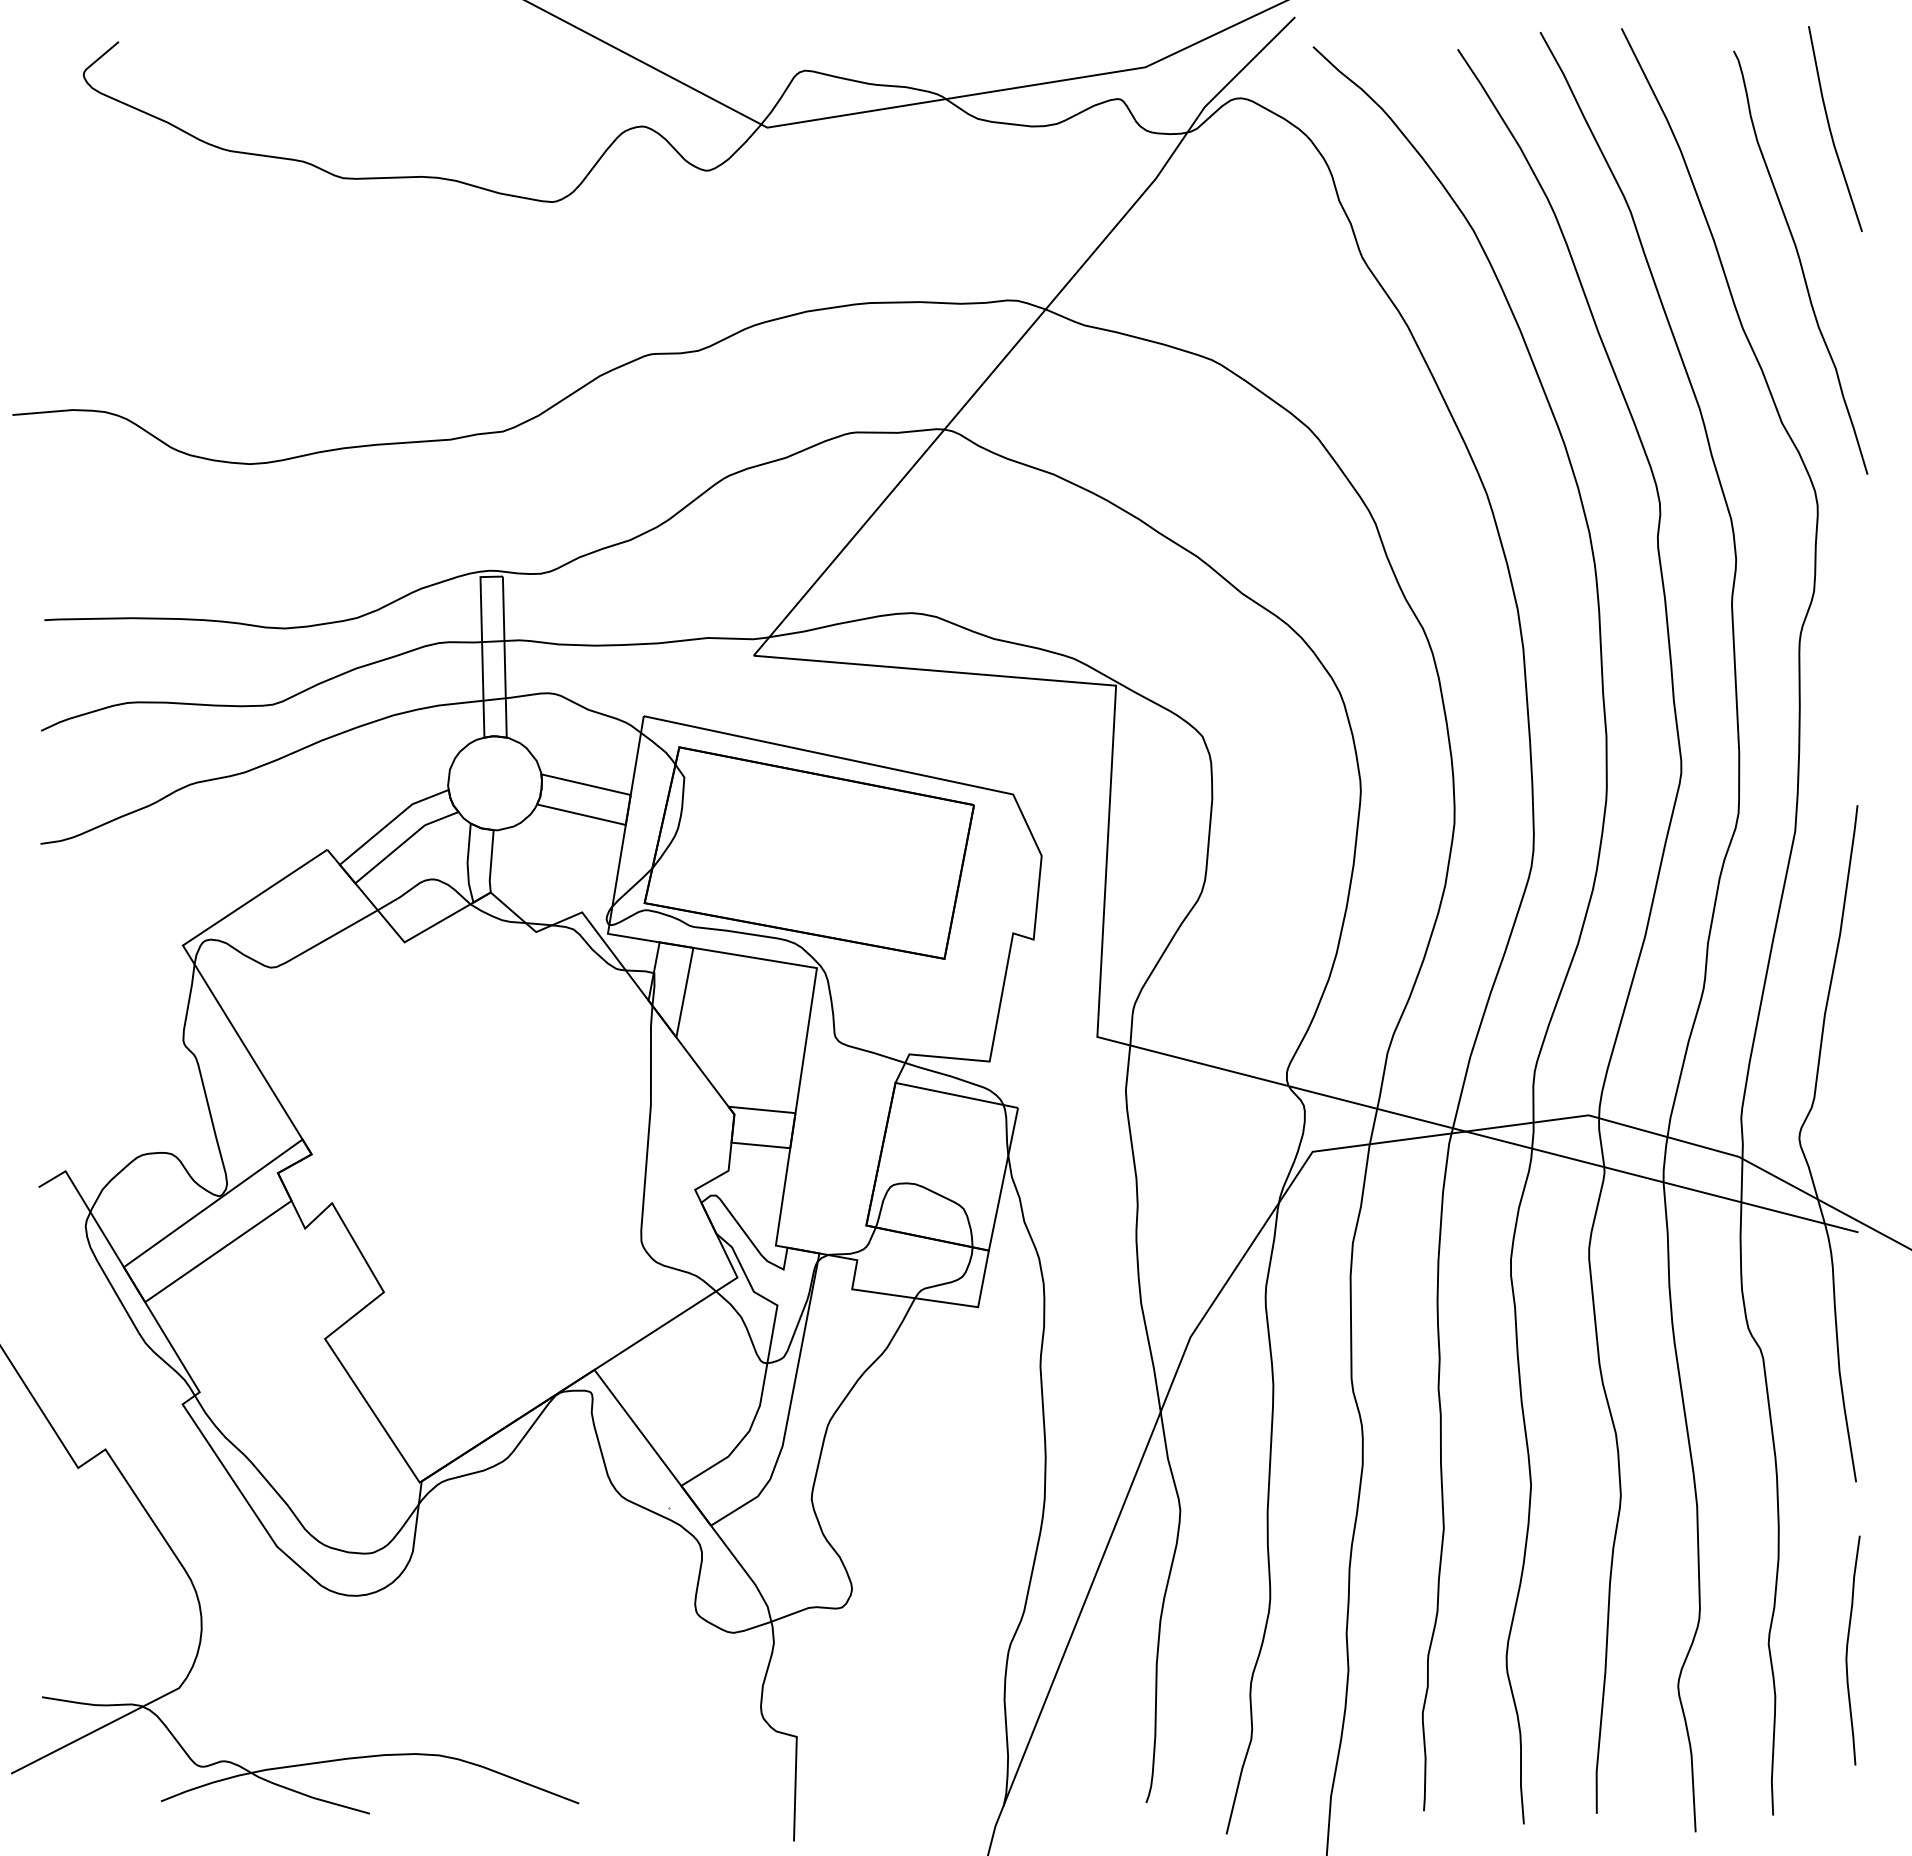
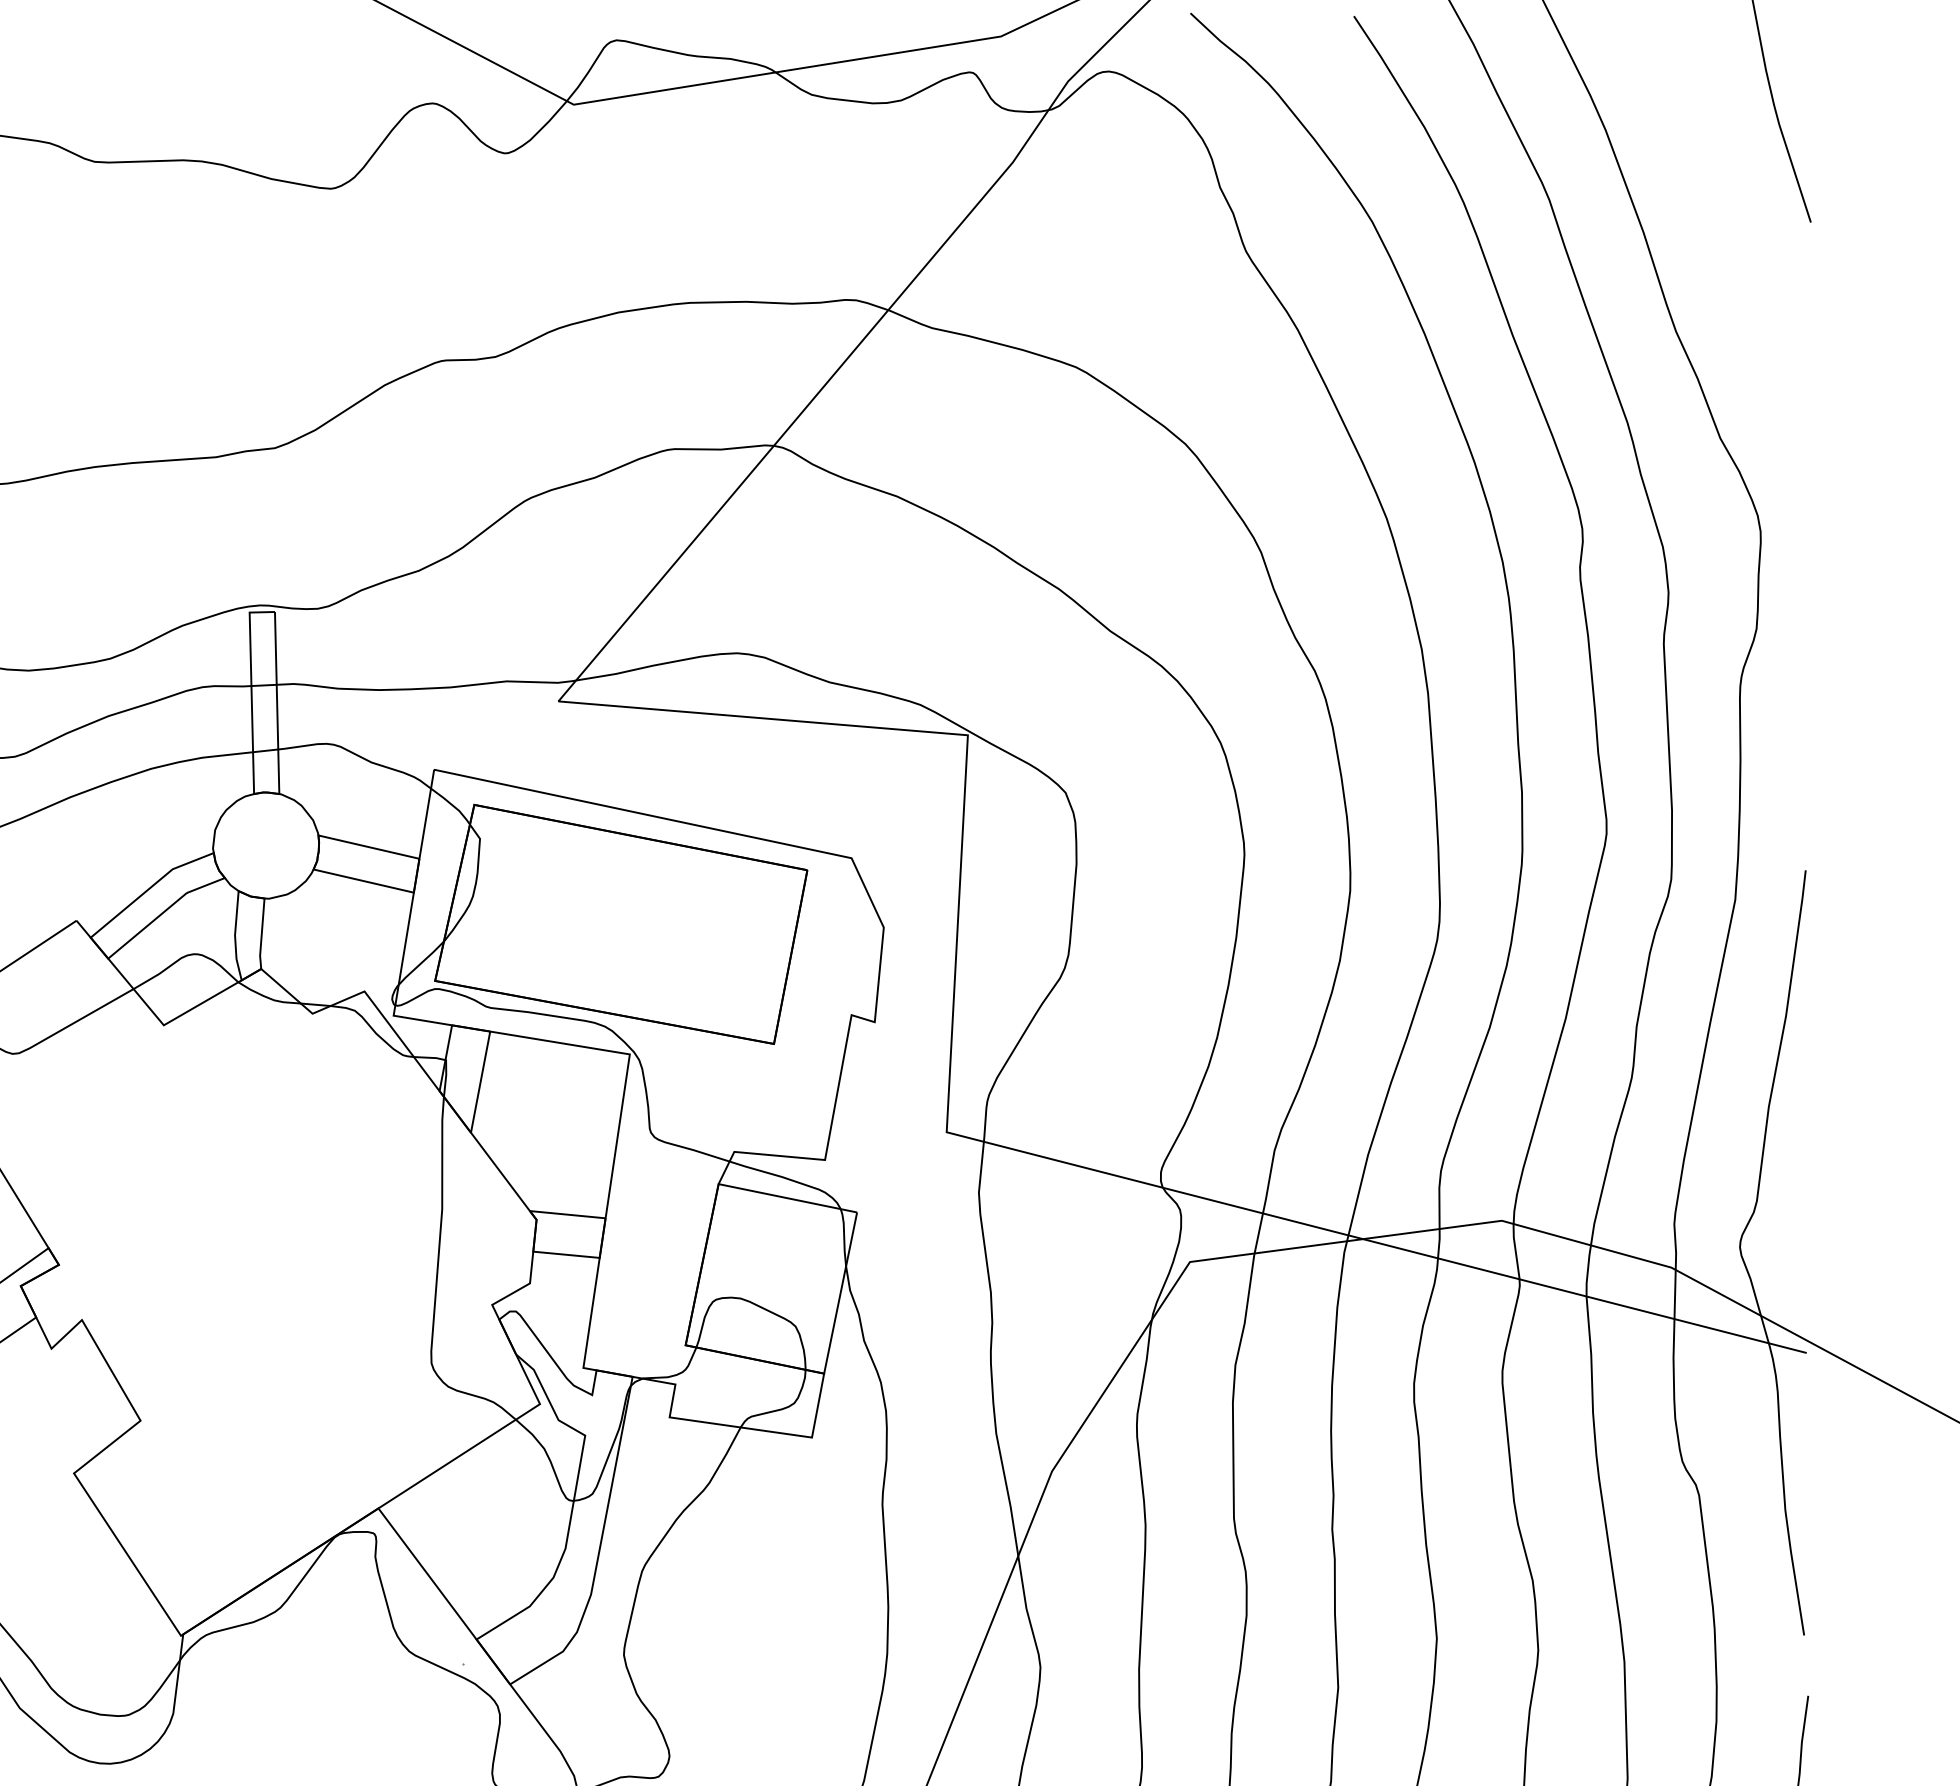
curve: (1800, 262) -> (1741, 257), removed

